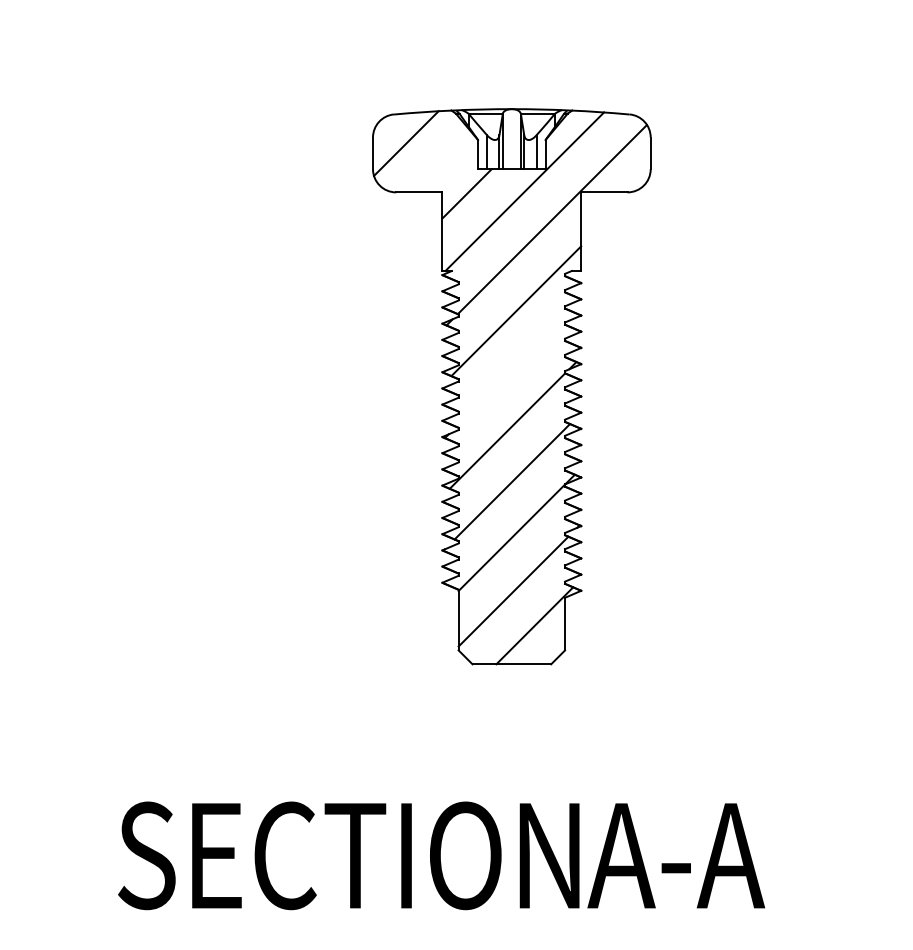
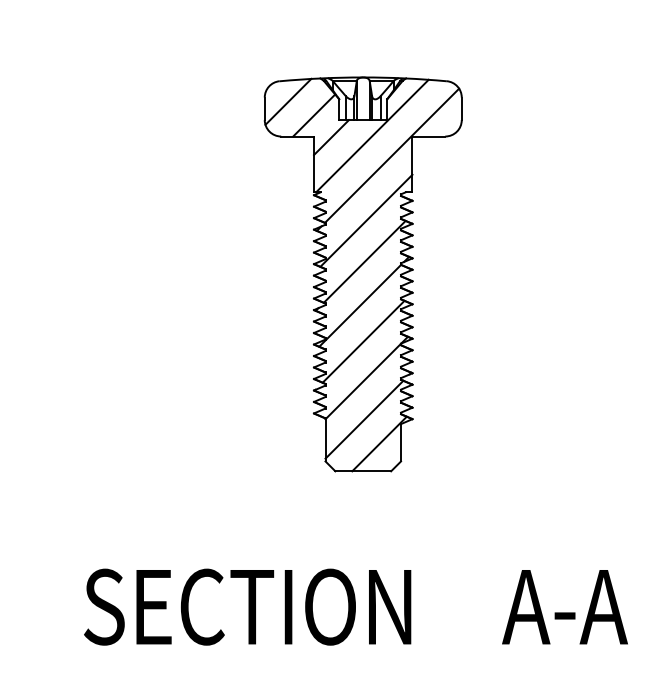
line: (442, 162) -> (314, 115), added
line: (513, 368) -> (364, 261), added
text: (675, 855) -> (564, 606), moved

